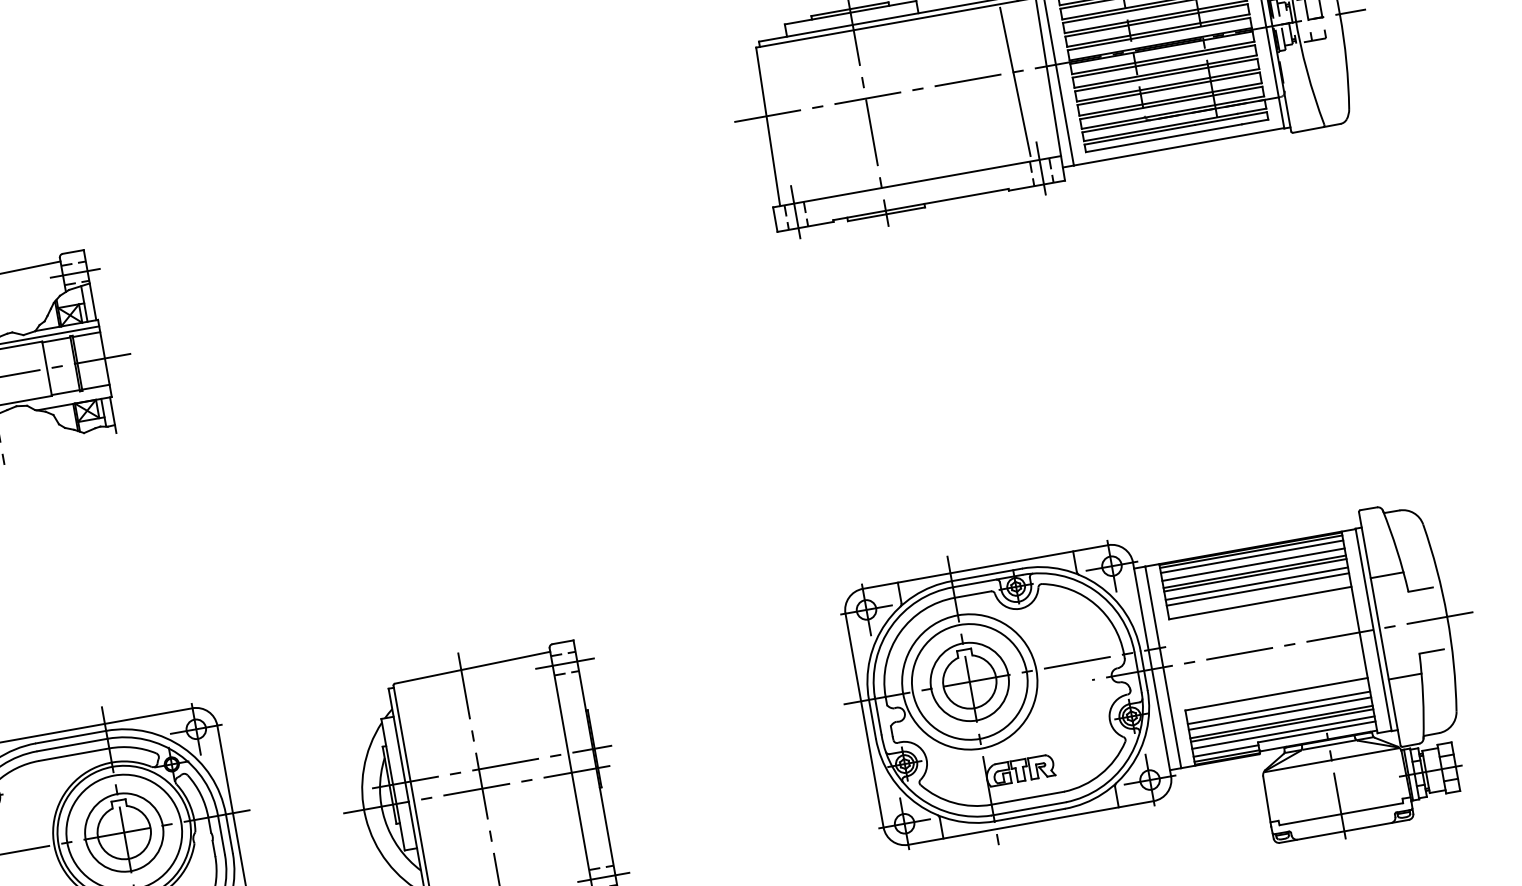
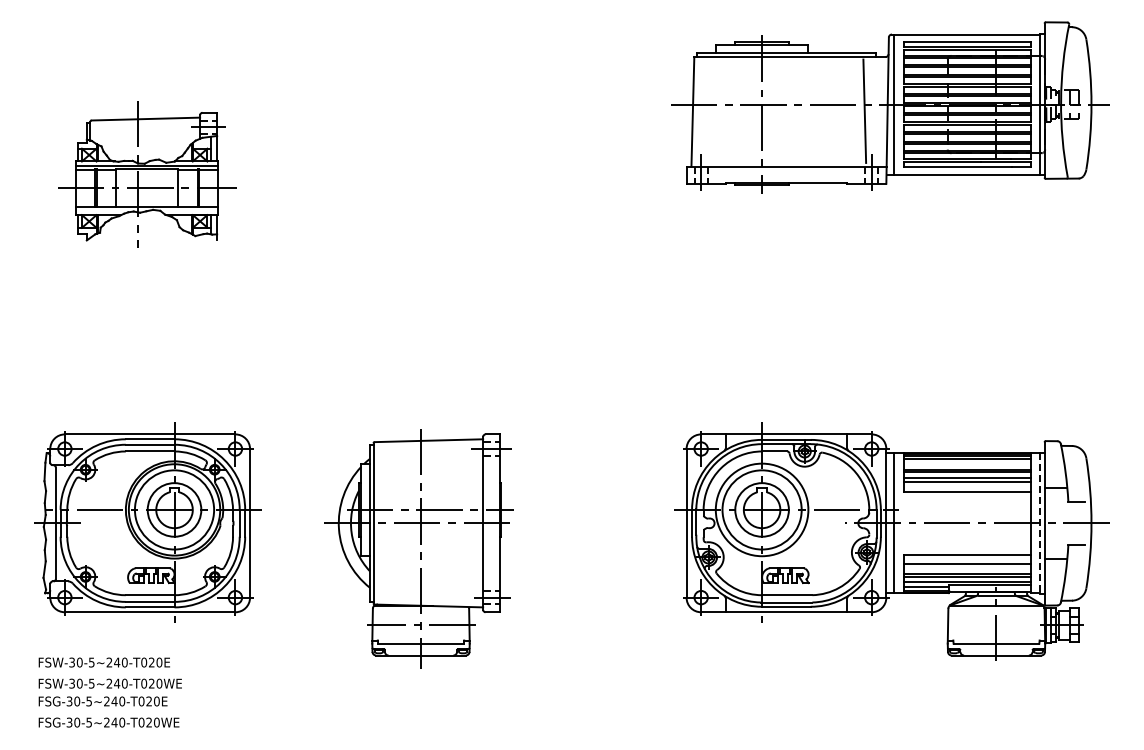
line: (1252, 564) -> (966, 464), removed
line: (1373, 630) -> (1040, 523), solid -> dashed
line: (1278, 713) -> (966, 568), removed

